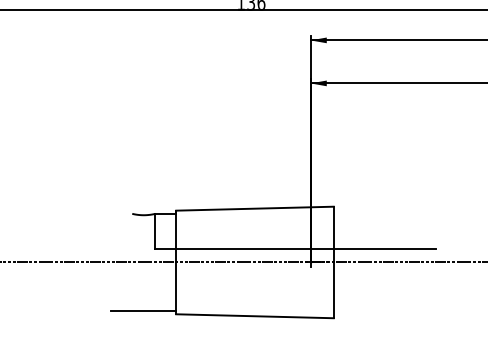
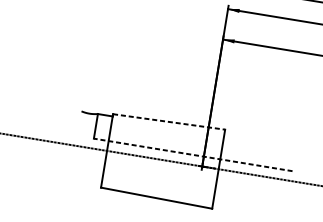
line: (254, 208) -> (168, 121), solid -> dashed
line: (295, 248) -> (193, 154), solid -> dashed
line: (143, 311) -> (78, 181), removed

